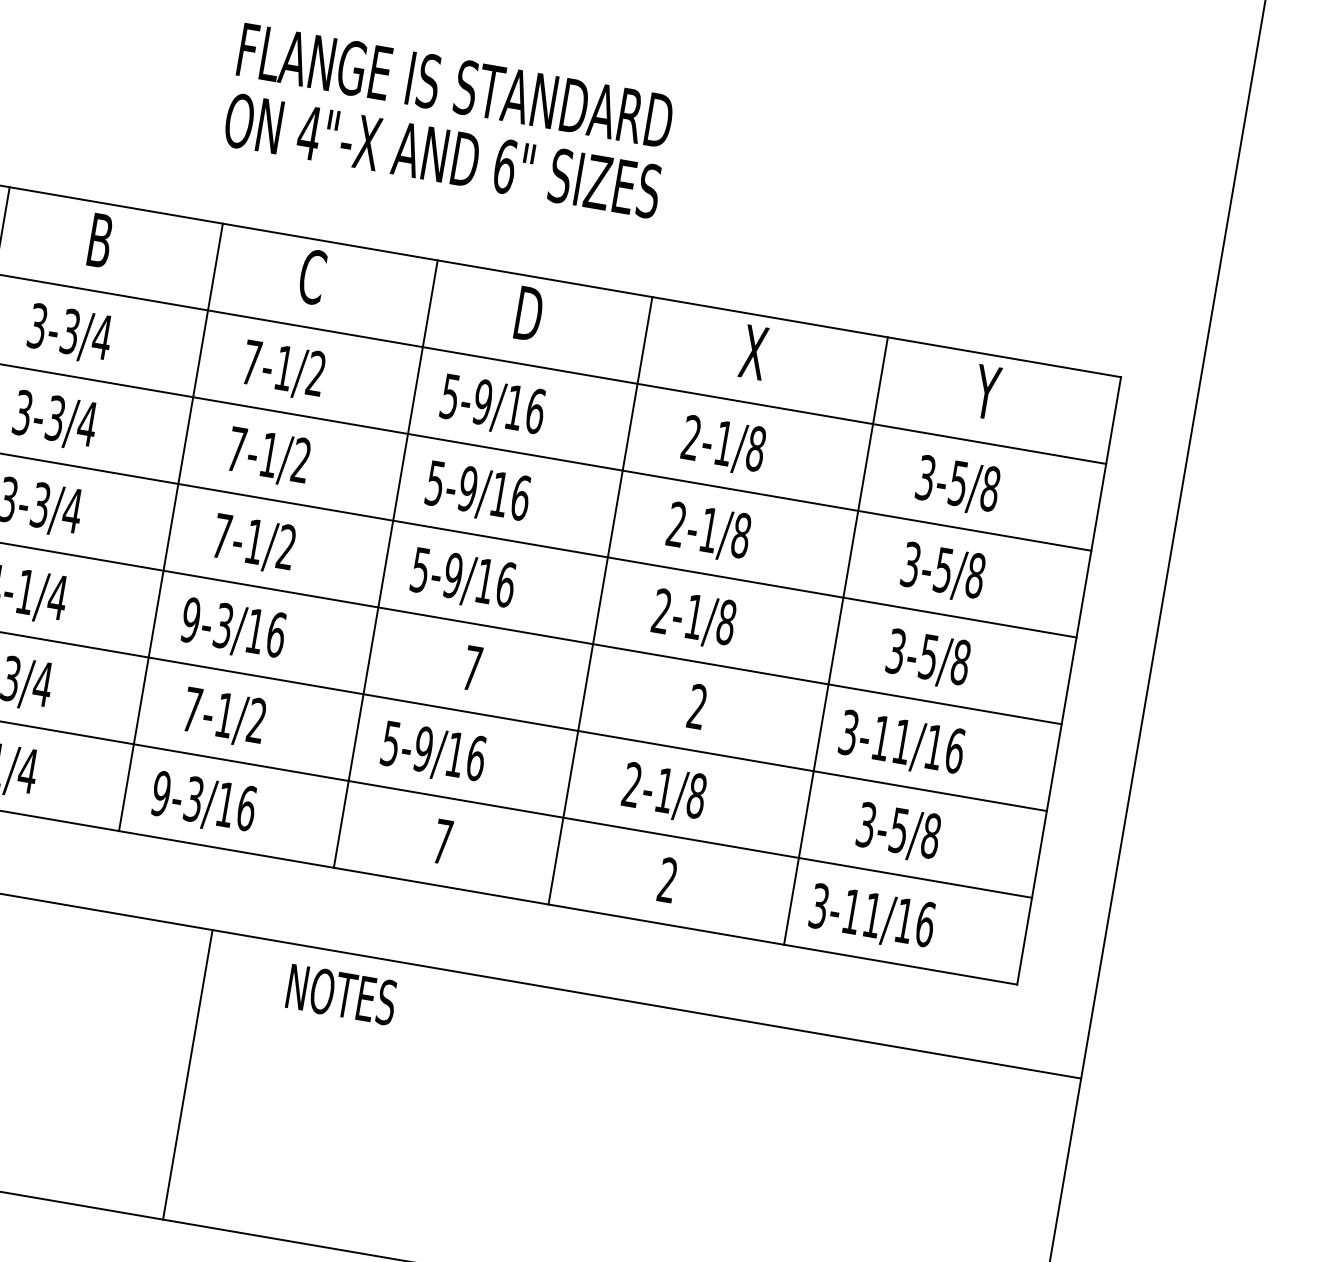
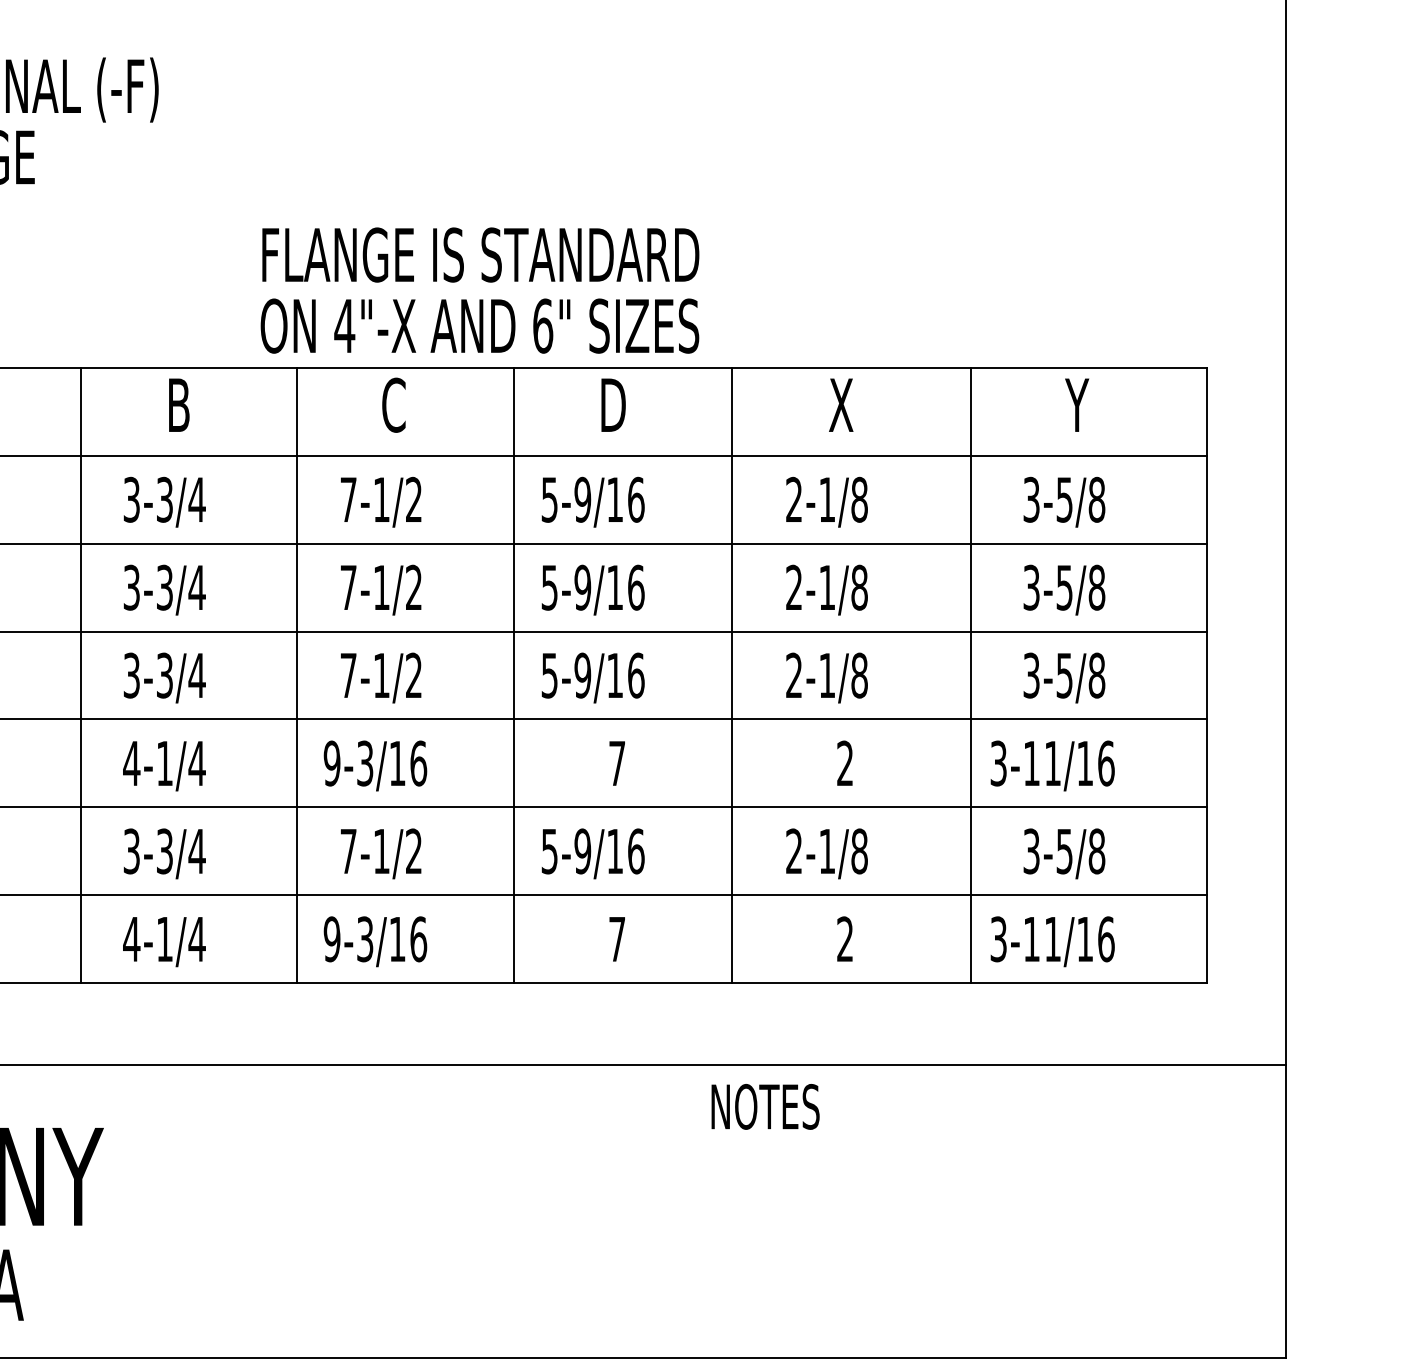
text: (448, 120) -> (479, 290), moved
text: (341, 994) -> (765, 1106), moved
line: (187, 1074) -> (405, 1211), removed

